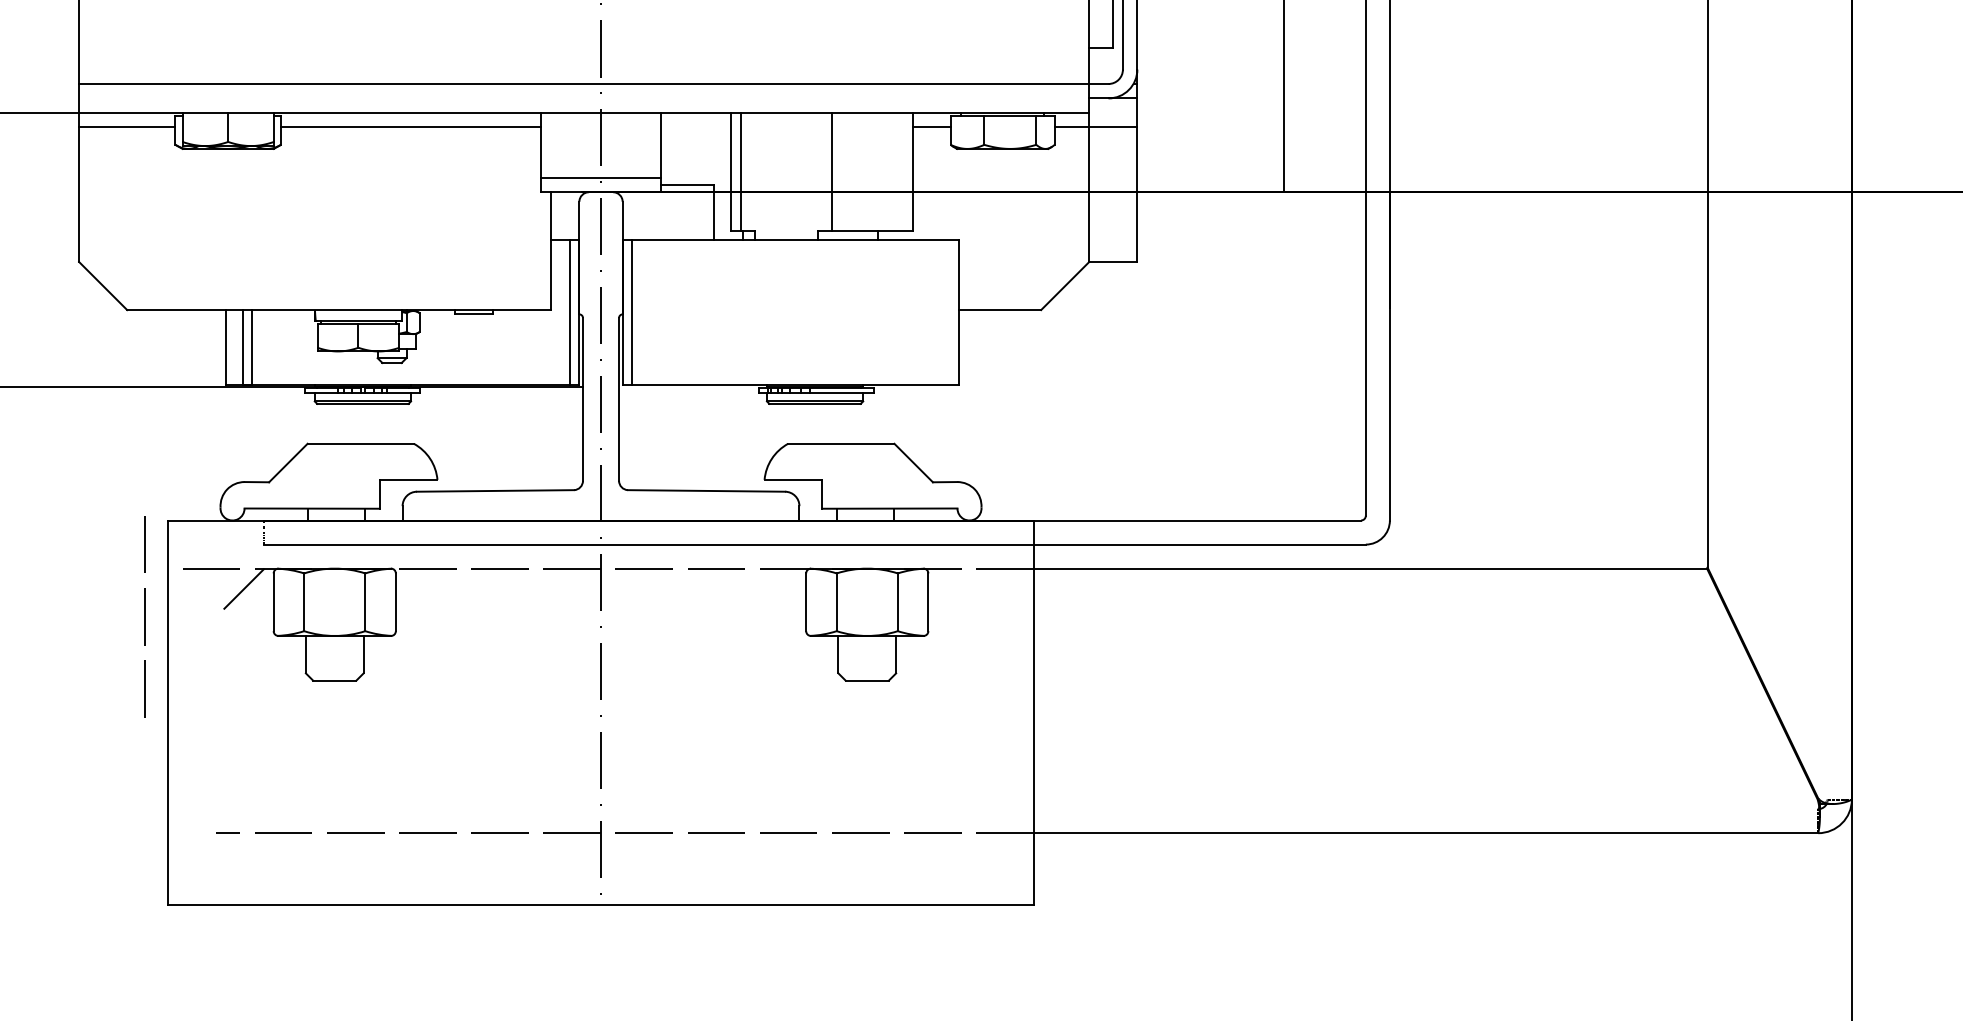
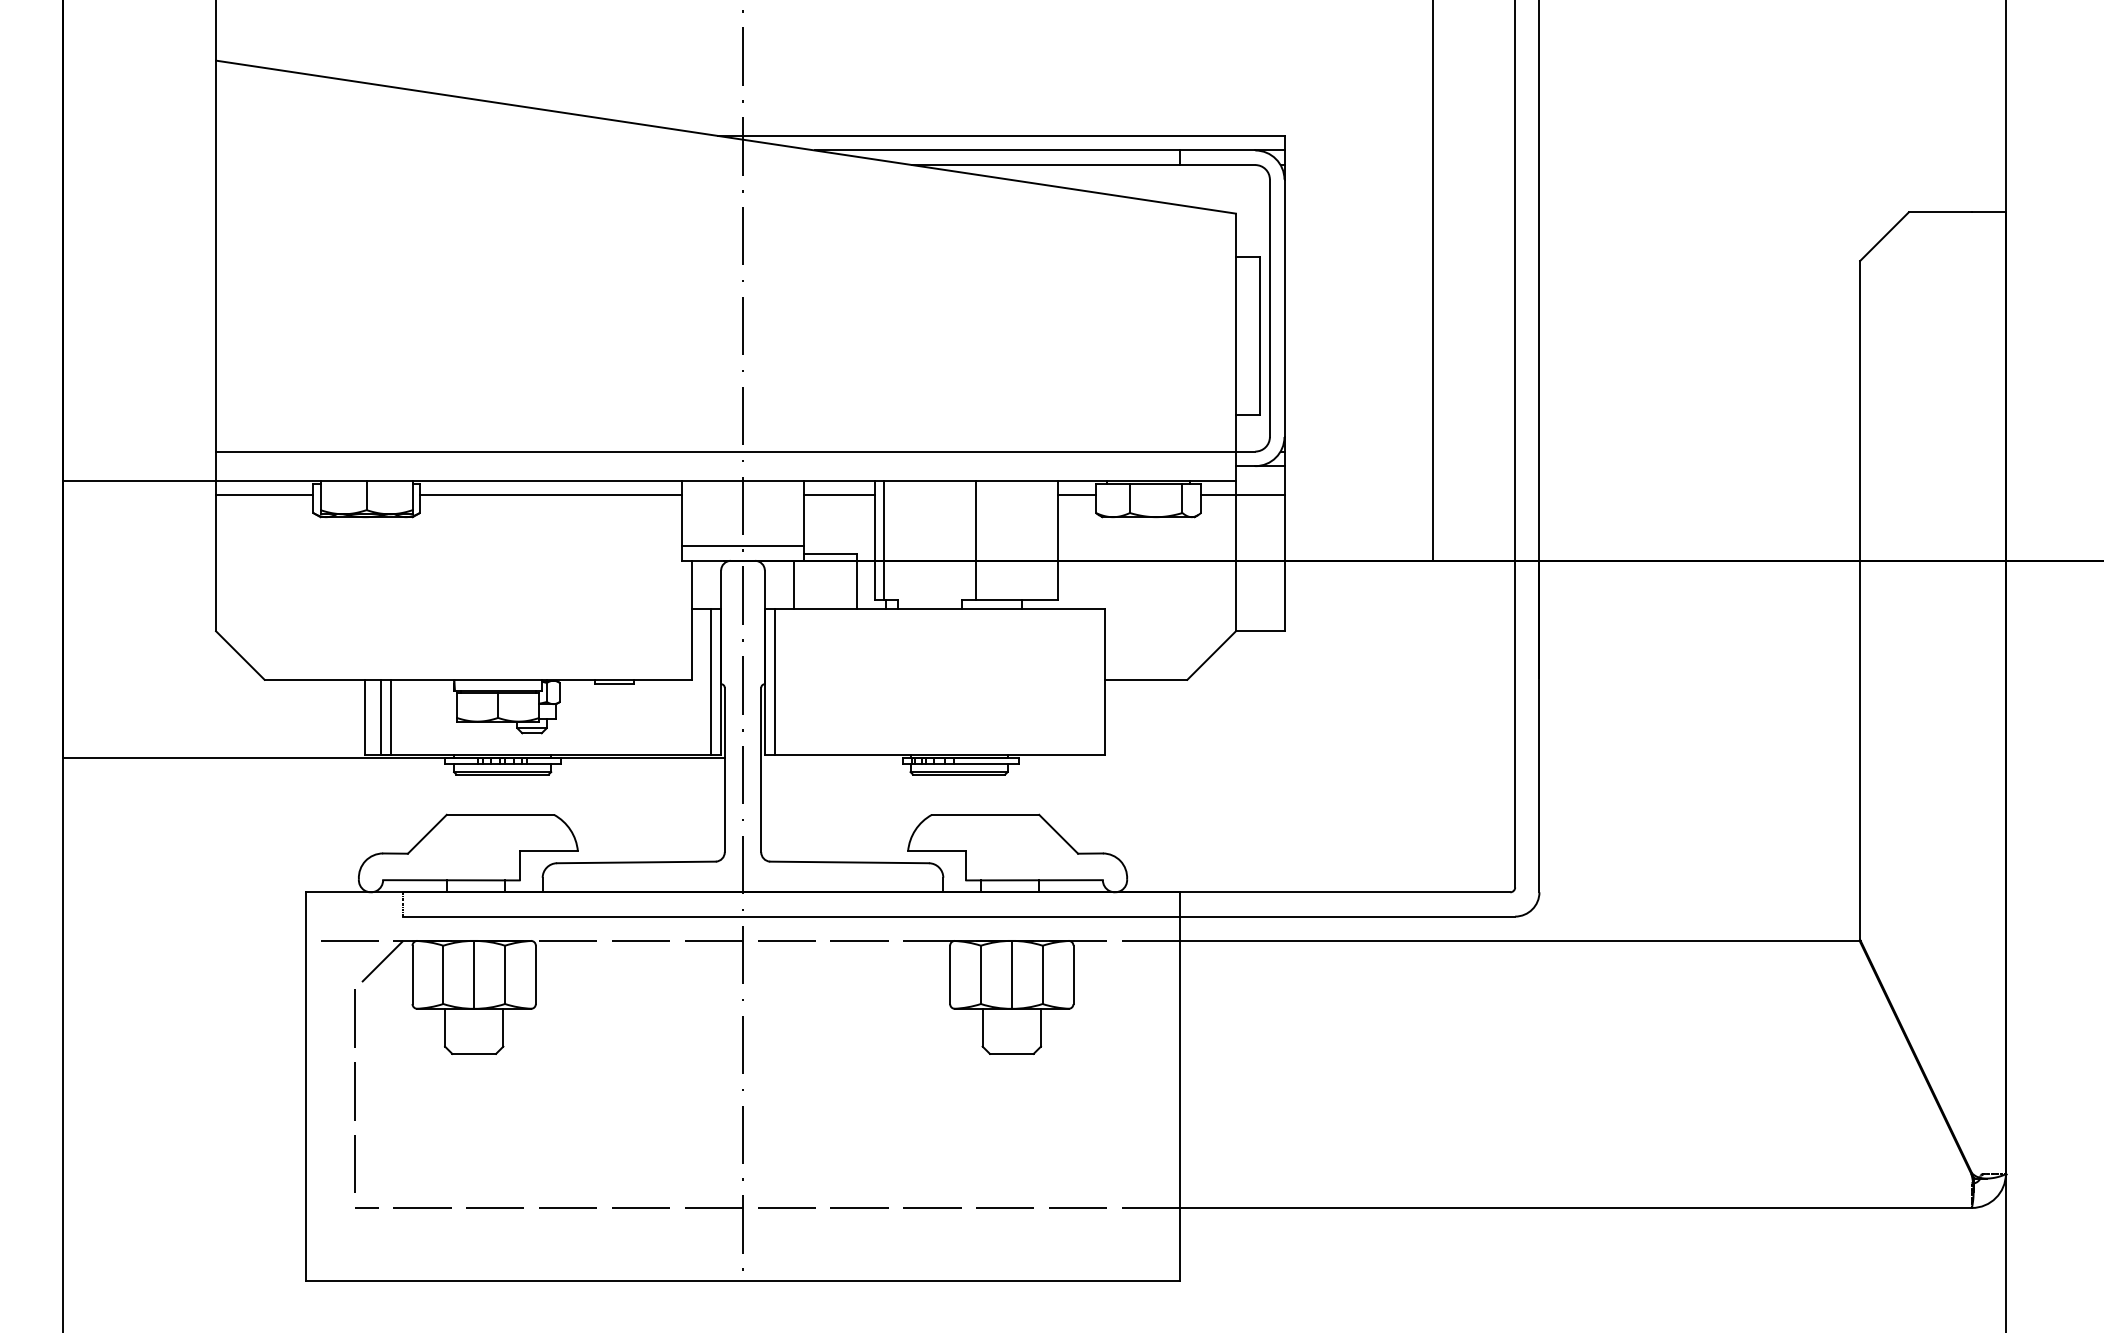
line: (695, 127) -> (838, 495), added
line: (652, 215) -> (794, 584), added
line: (335, 601) -> (474, 974), added
line: (866, 601) -> (1011, 974), added
line: (144, 615) -> (354, 1090), moved

